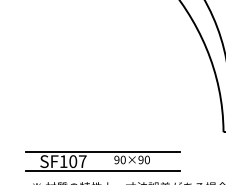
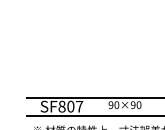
text: (63, 161) -> (61, 106), SF107 -> SF807

